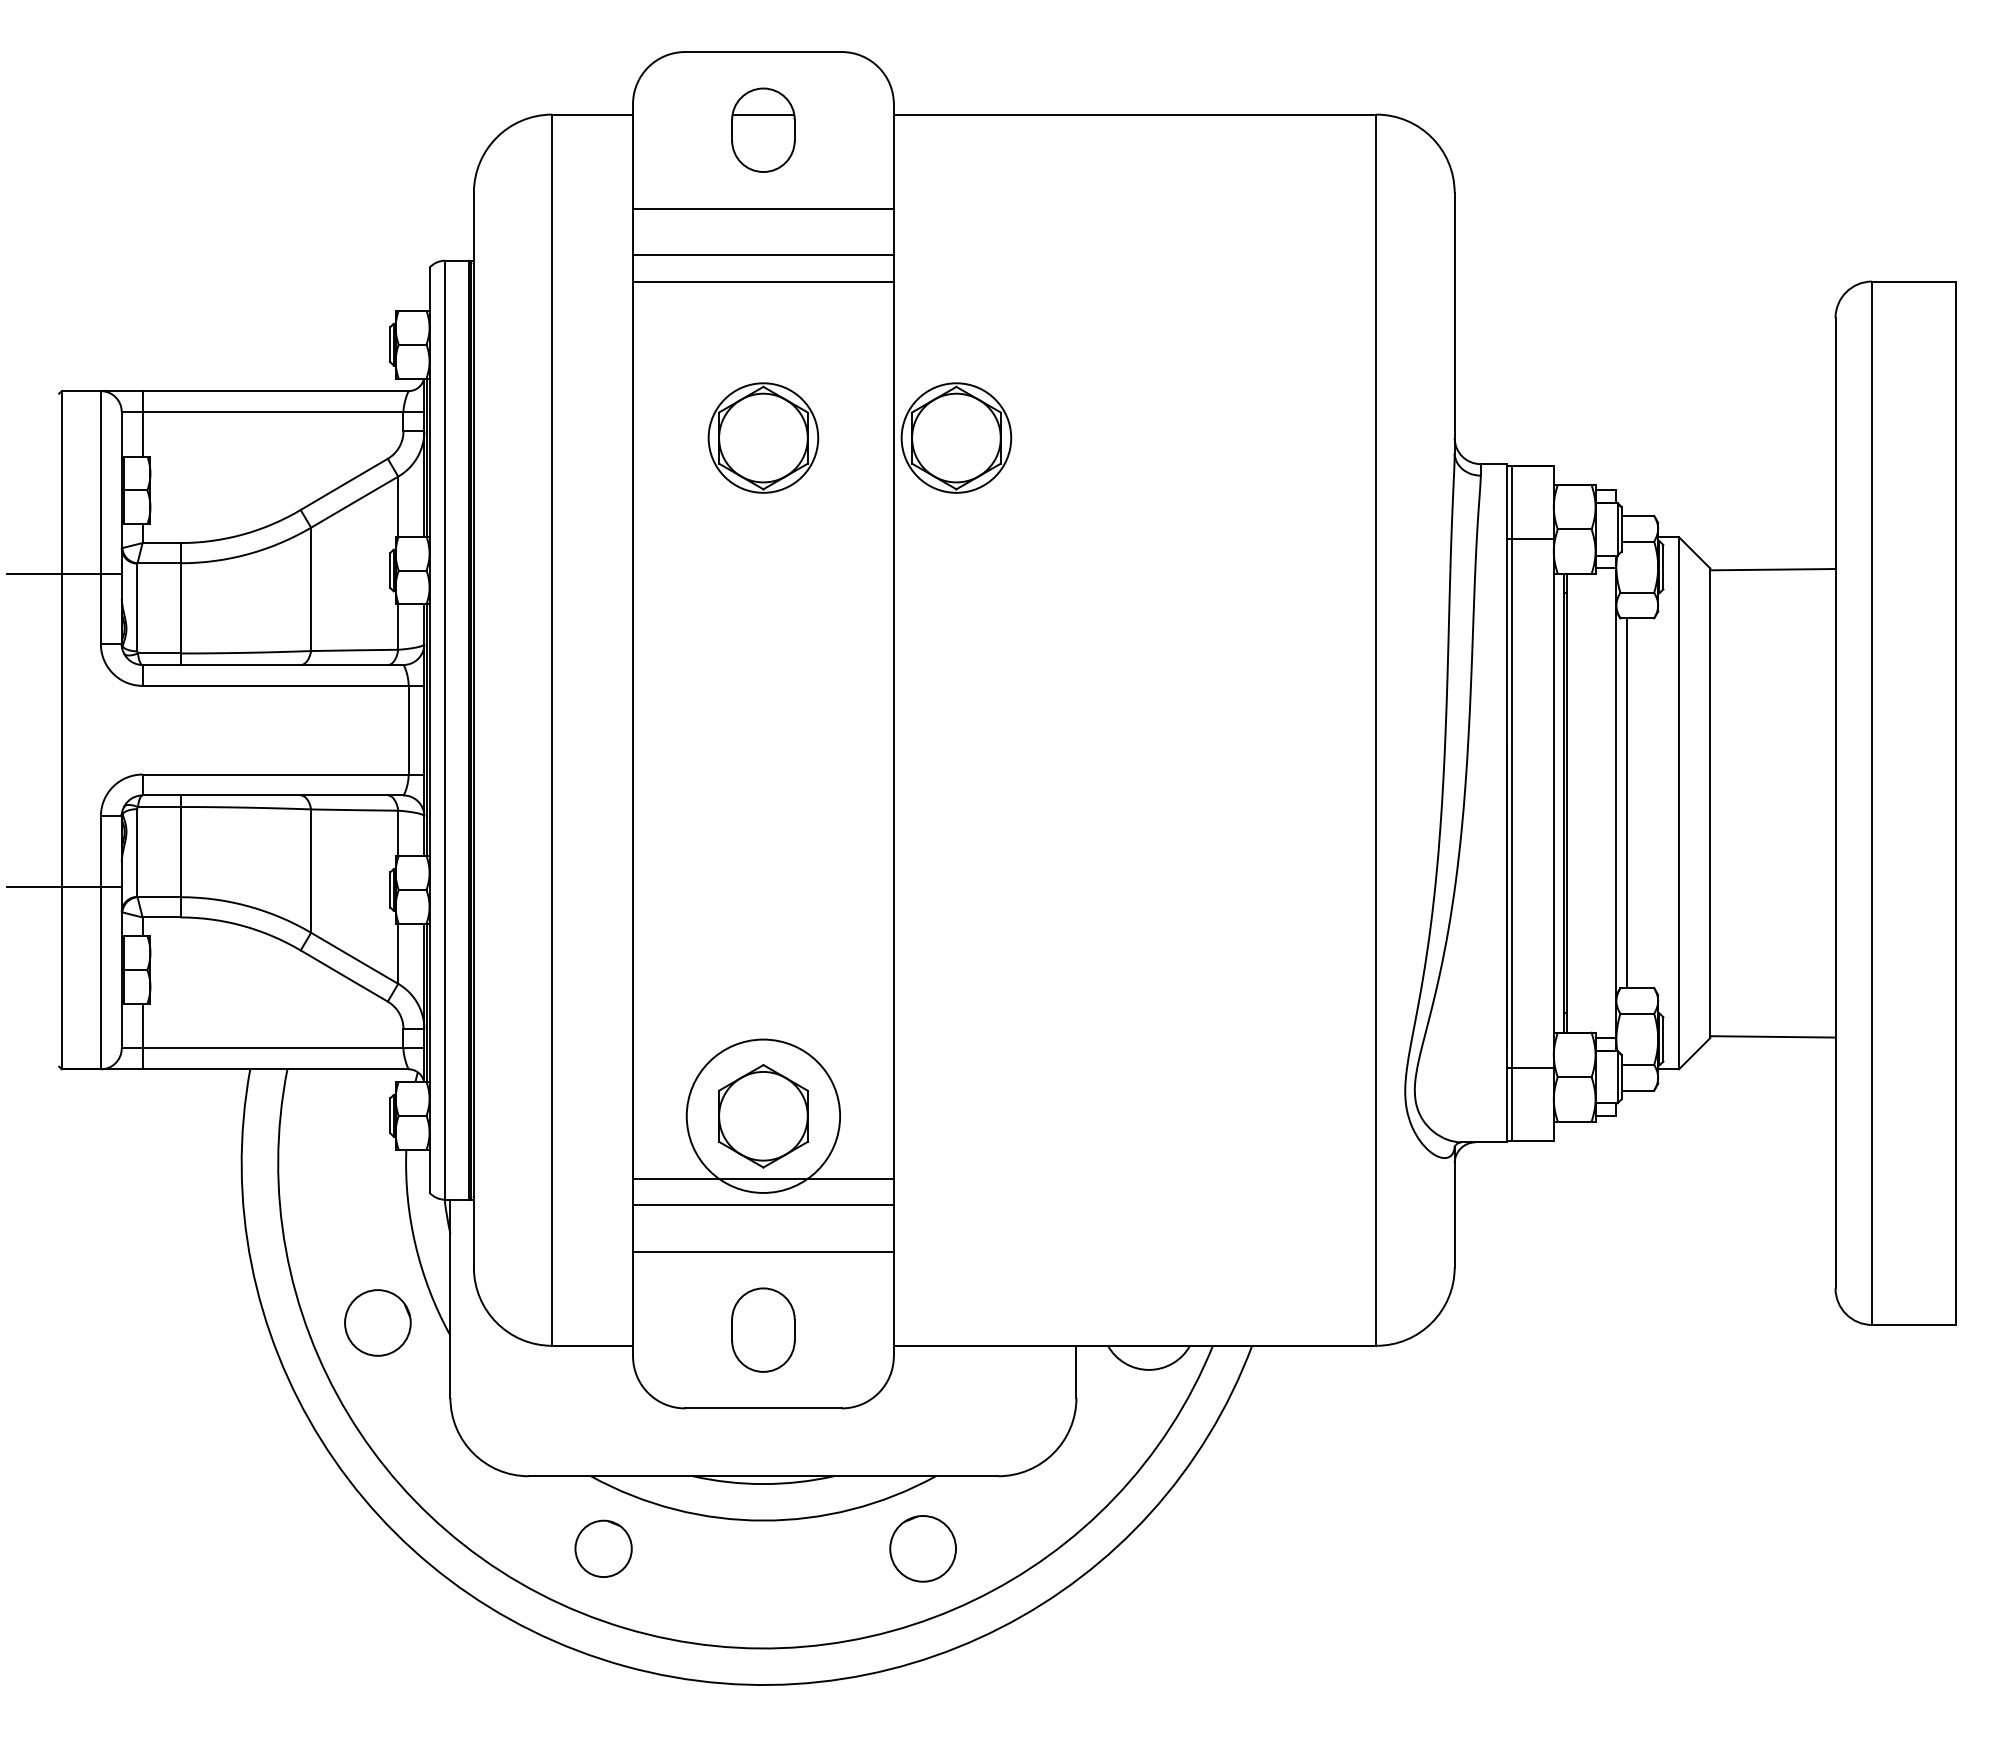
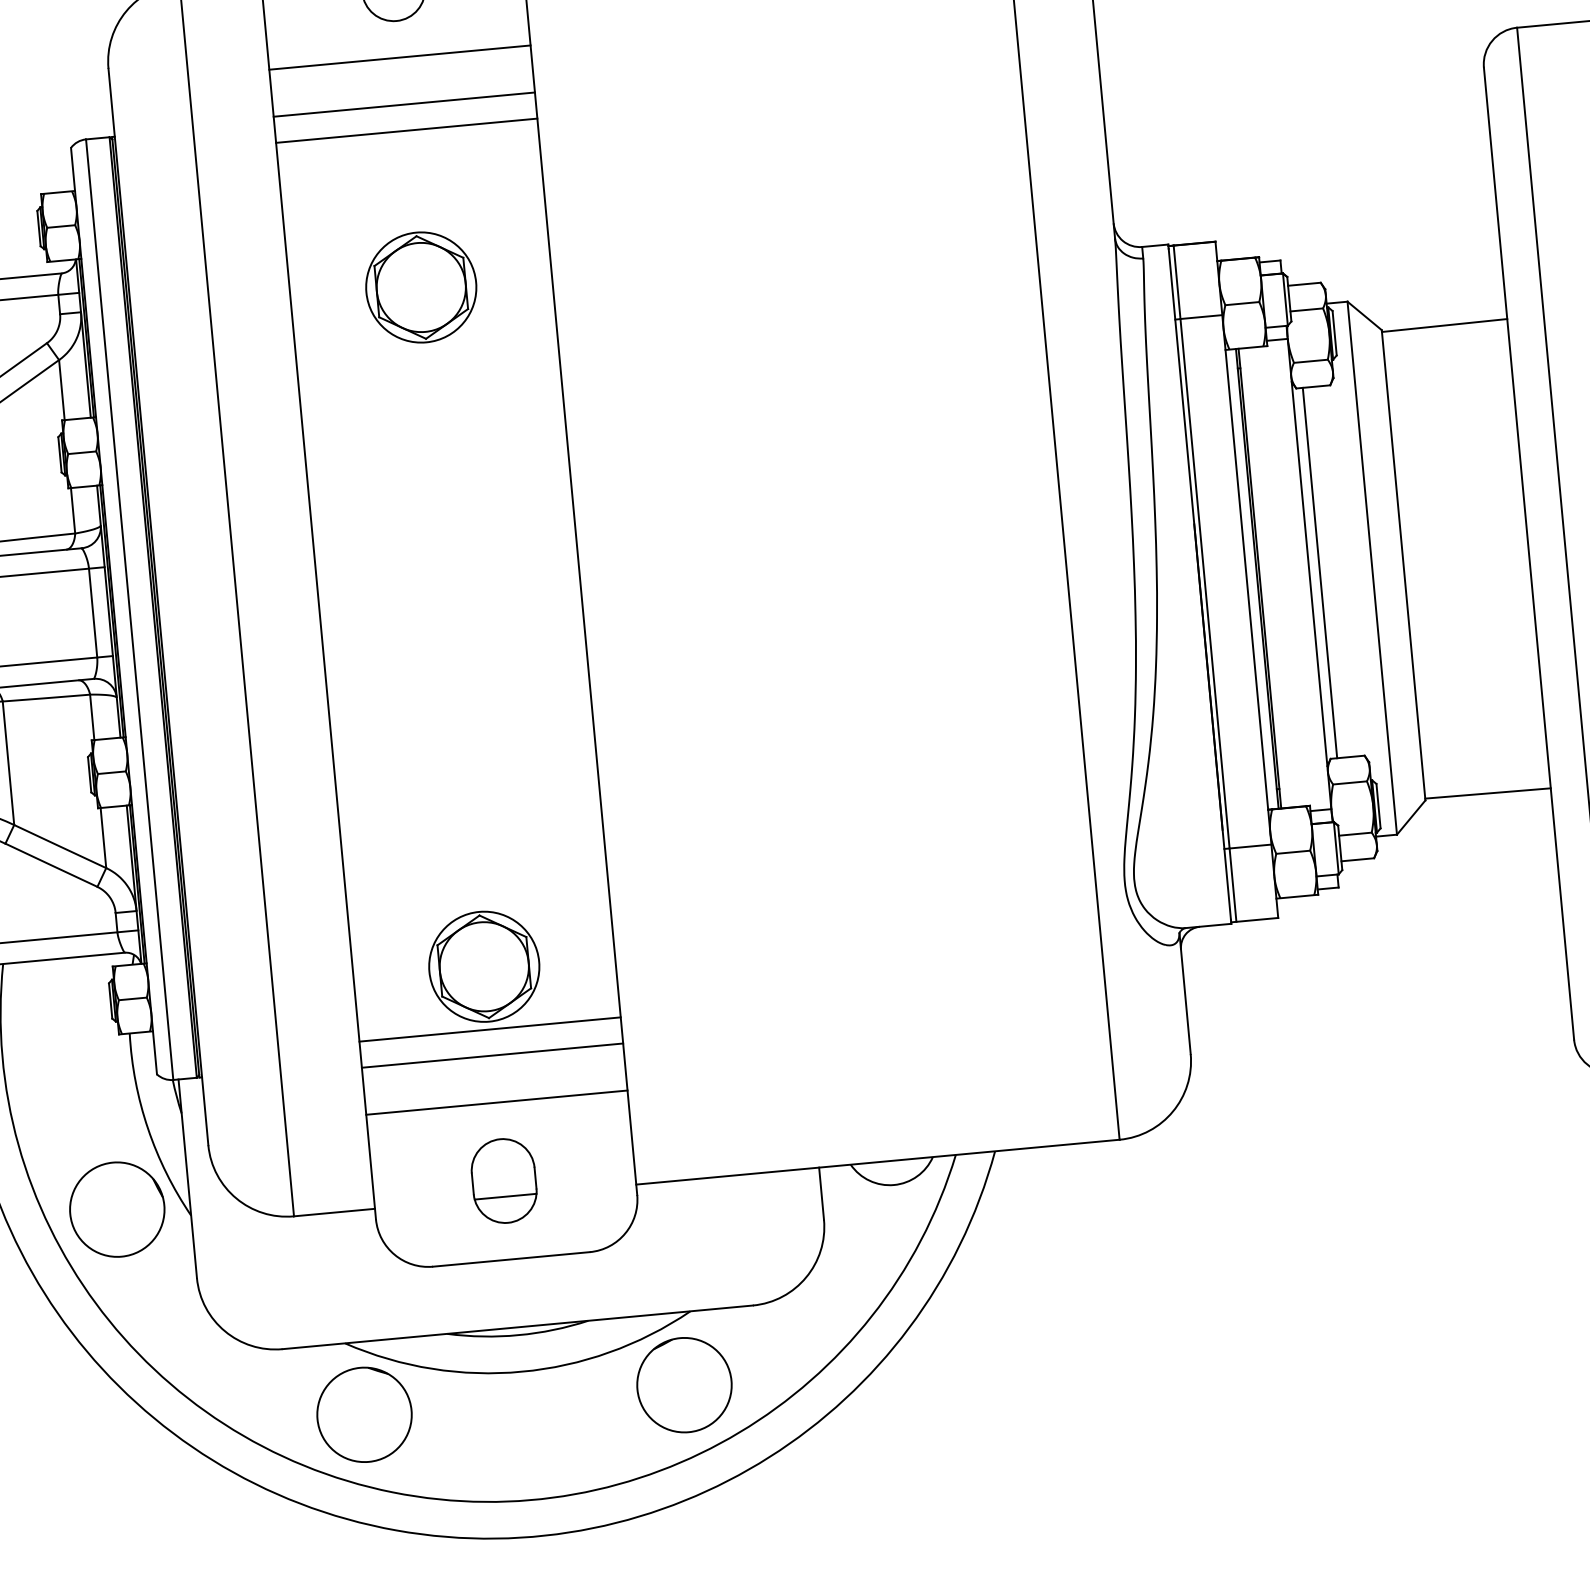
part: (956, 437) -> (614, 268), removed
circle: (763, 1116) -> (484, 967), size x0.71
circle: (377, 1322) -> (116, 1209), size x1.43
line: (763, 1345) -> (505, 1196), added
part: (603, 1548) -> (364, 1414), size x1.67
circle: (922, 1548) -> (683, 1384), size x1.43

